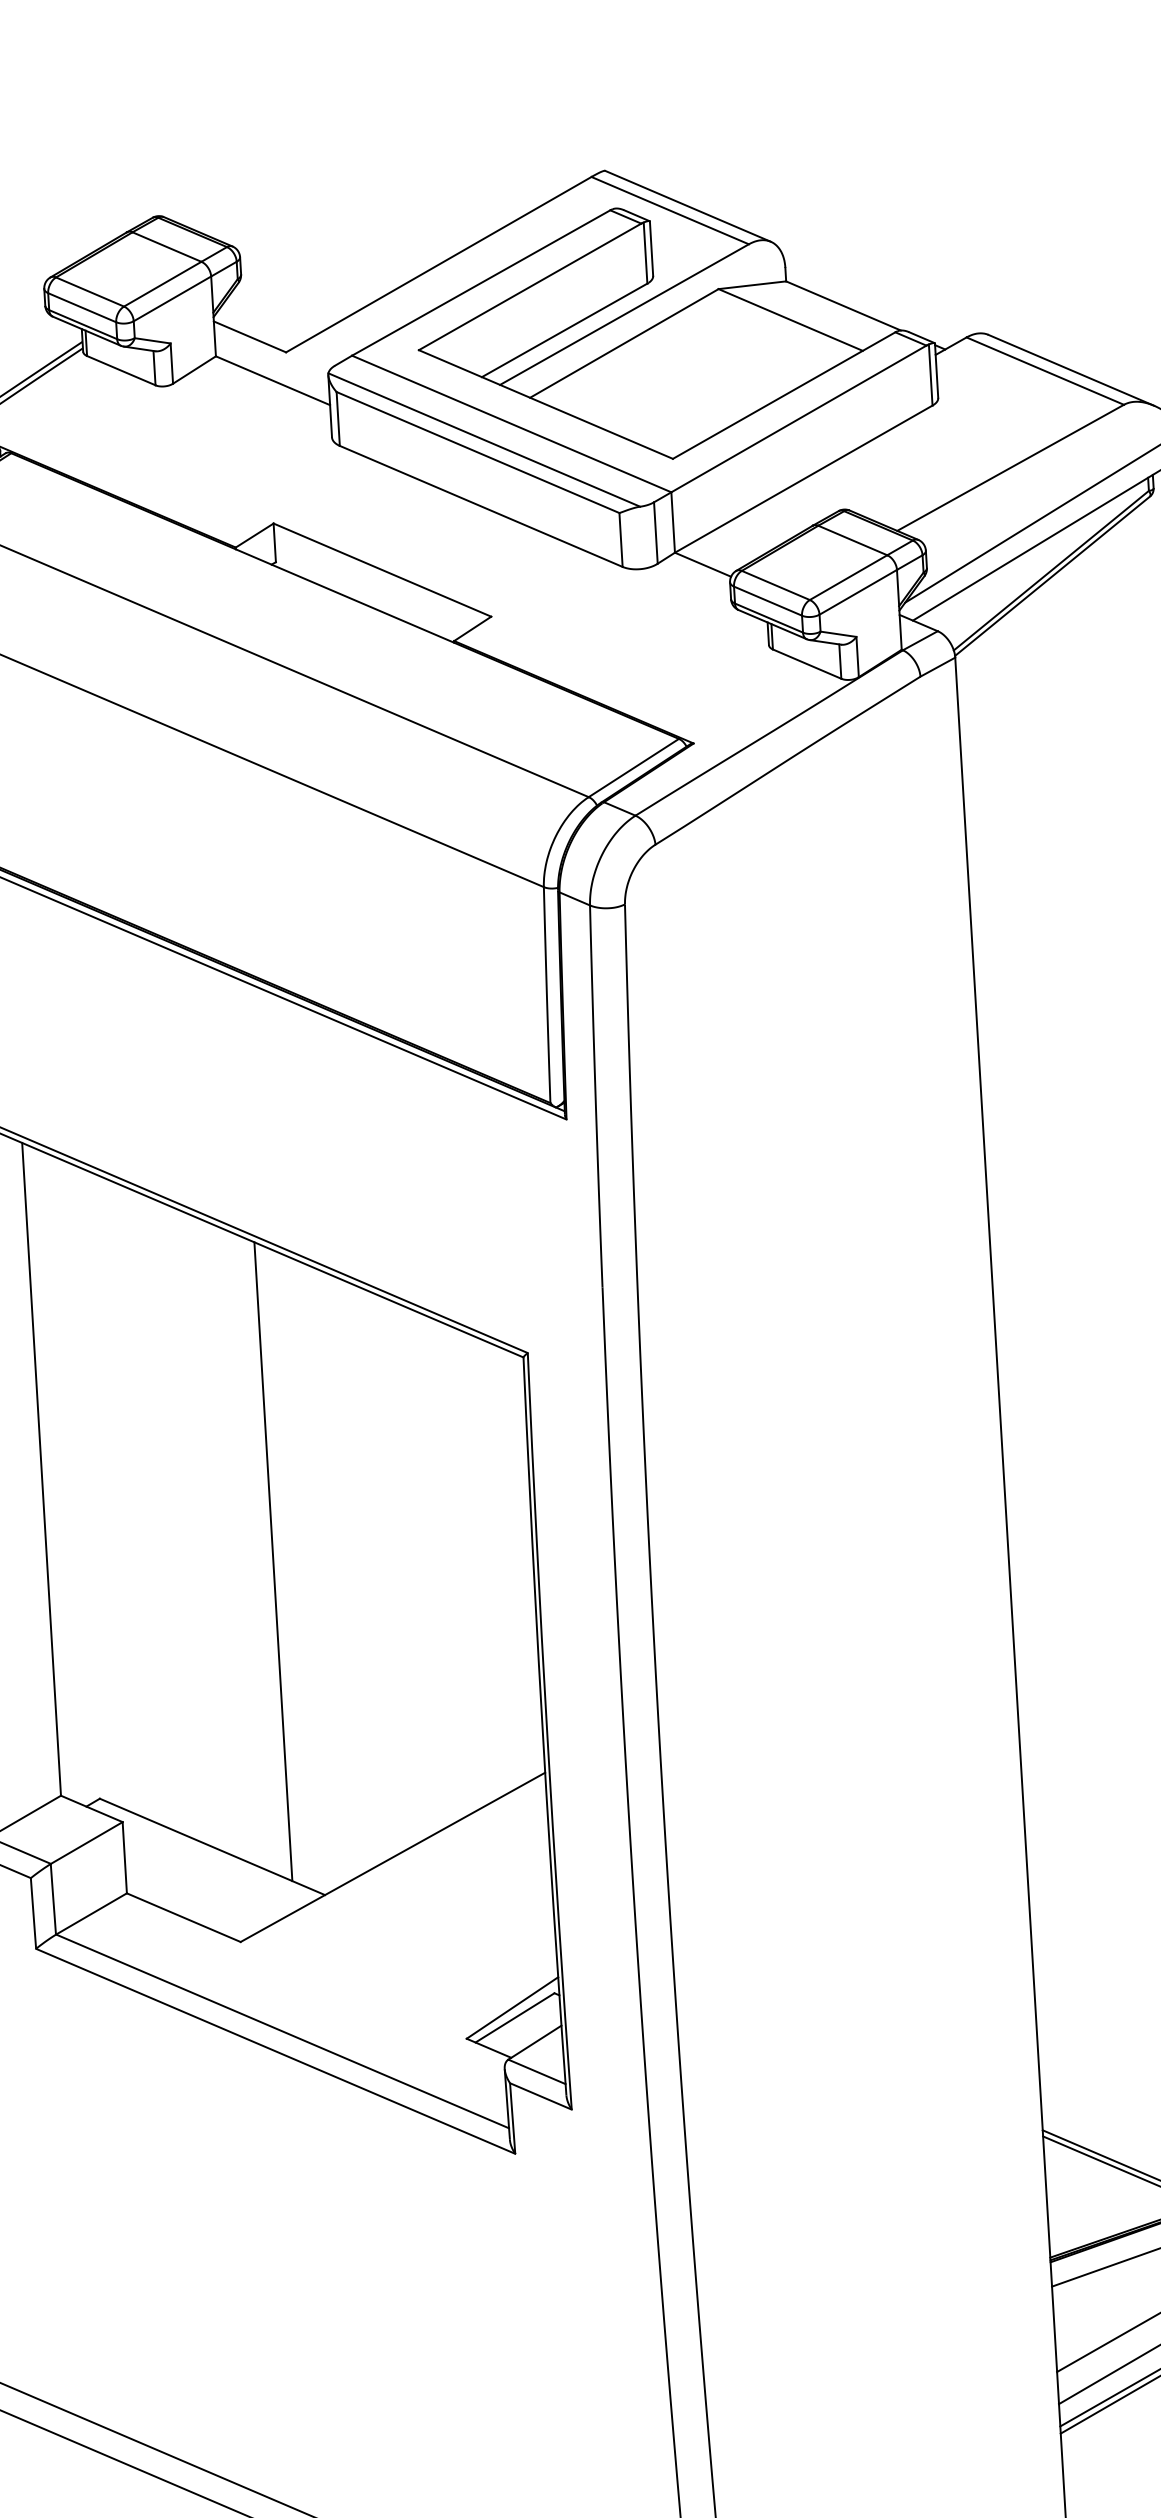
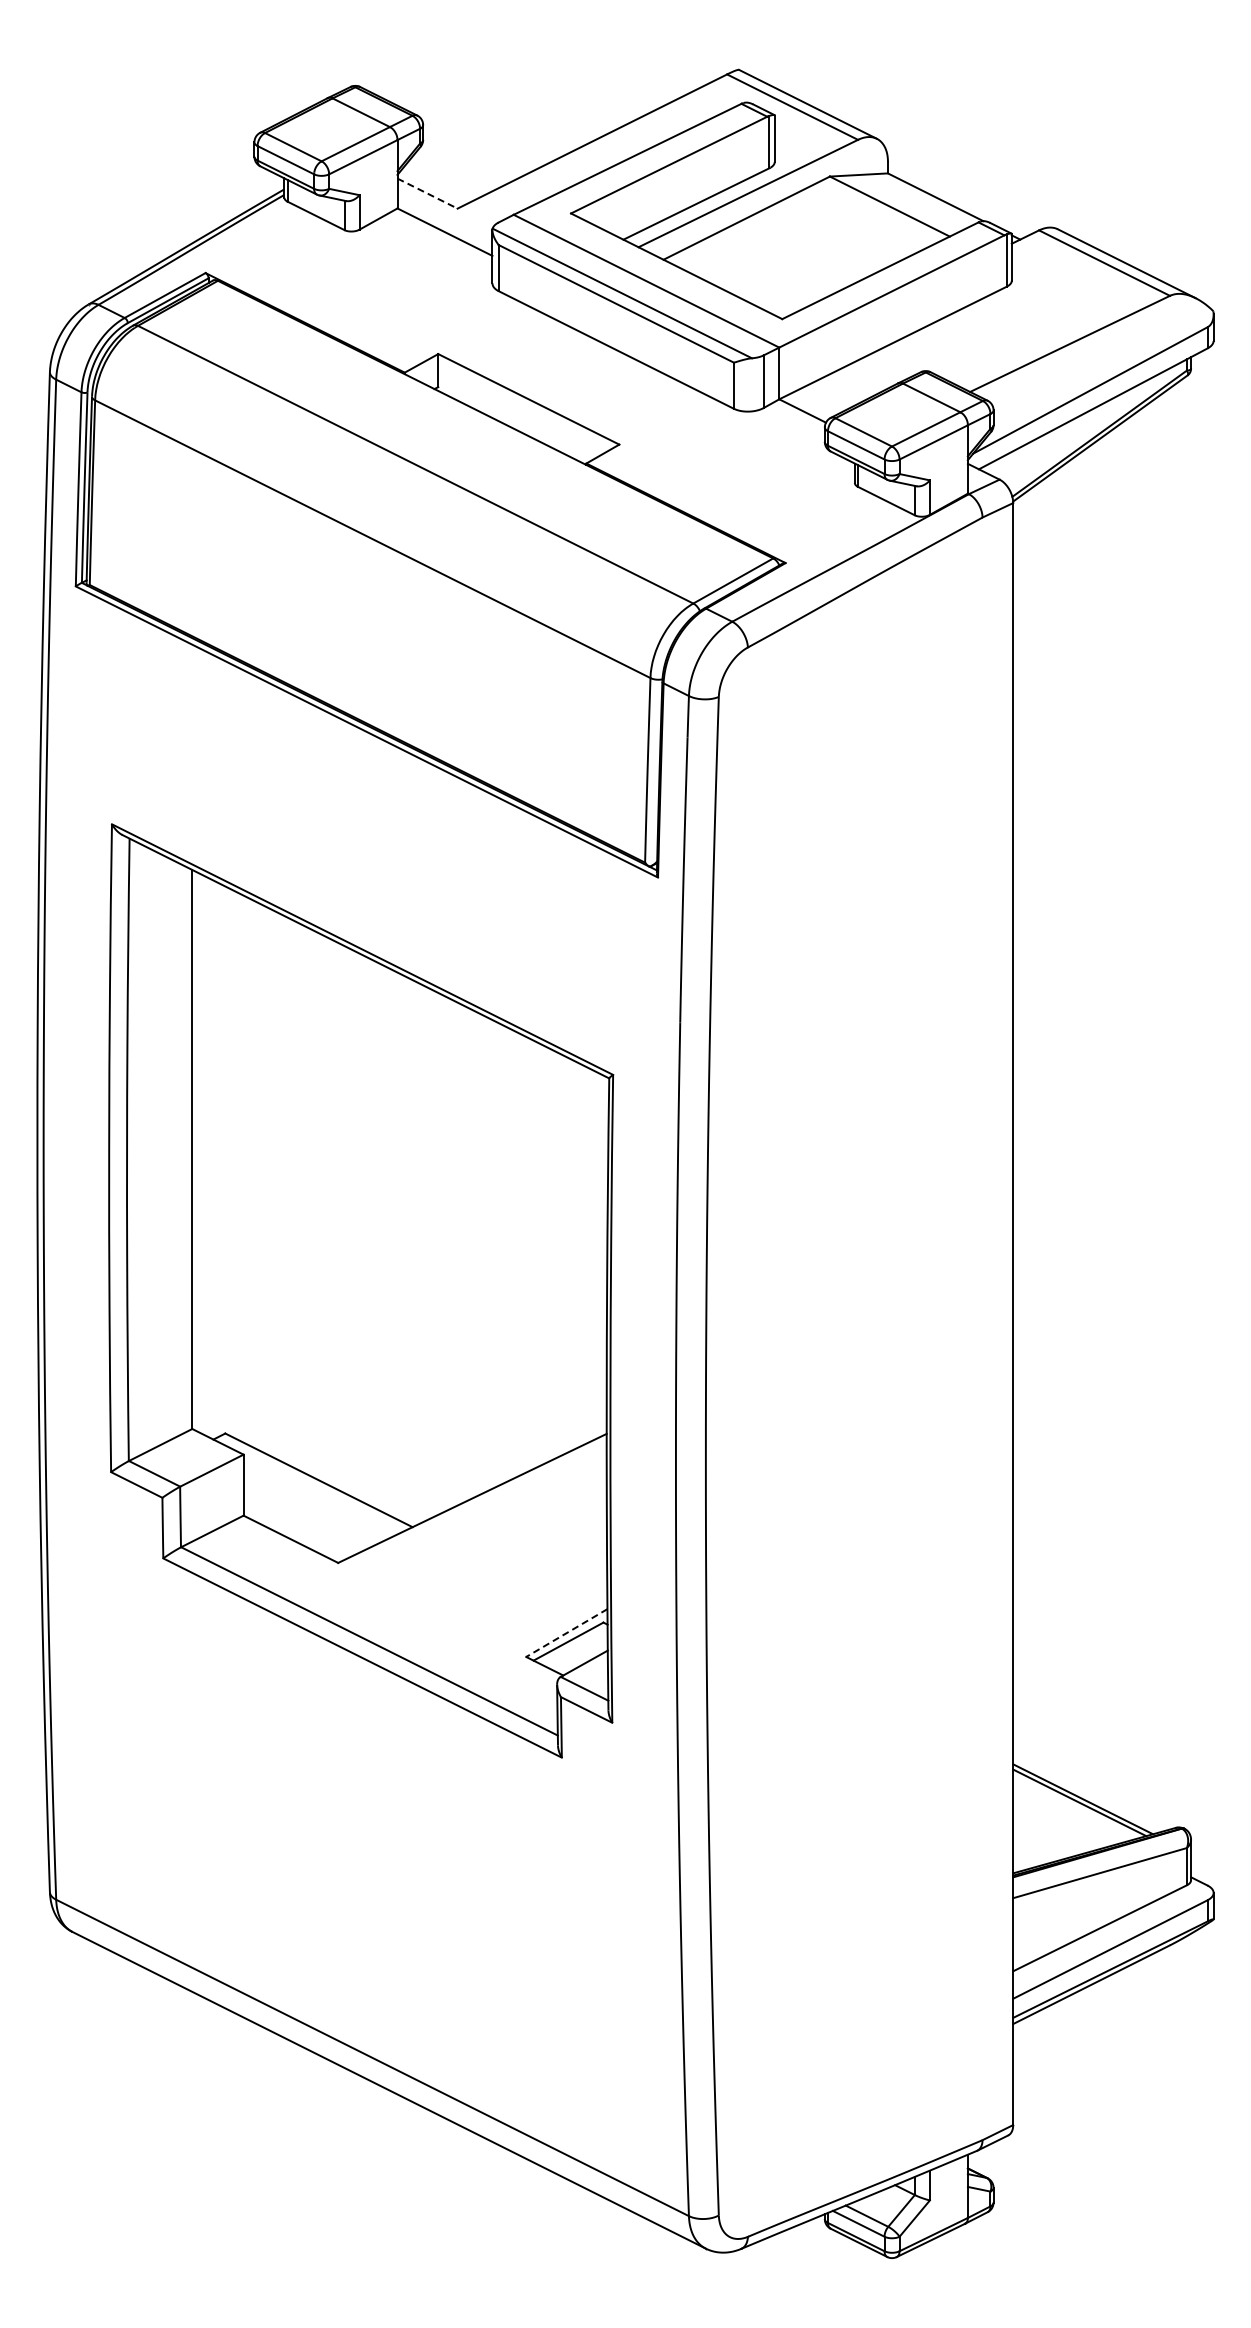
line: (249, 336) -> (427, 193), solid -> dashed
line: (273, 1561) -> (385, 1239), removed
line: (512, 2008) -> (566, 1633), solid -> dashed

